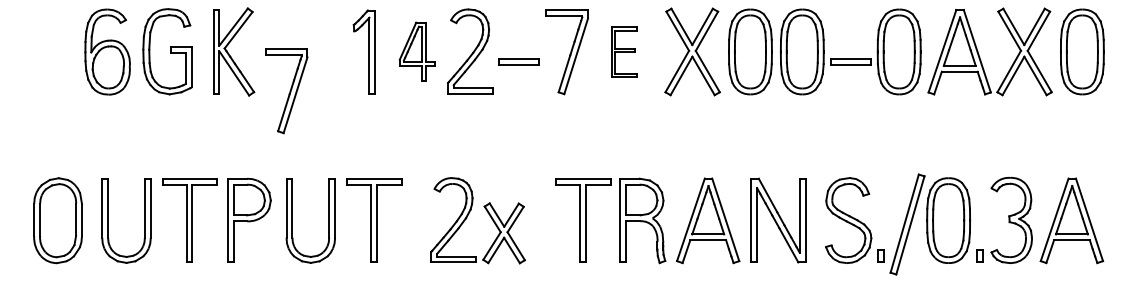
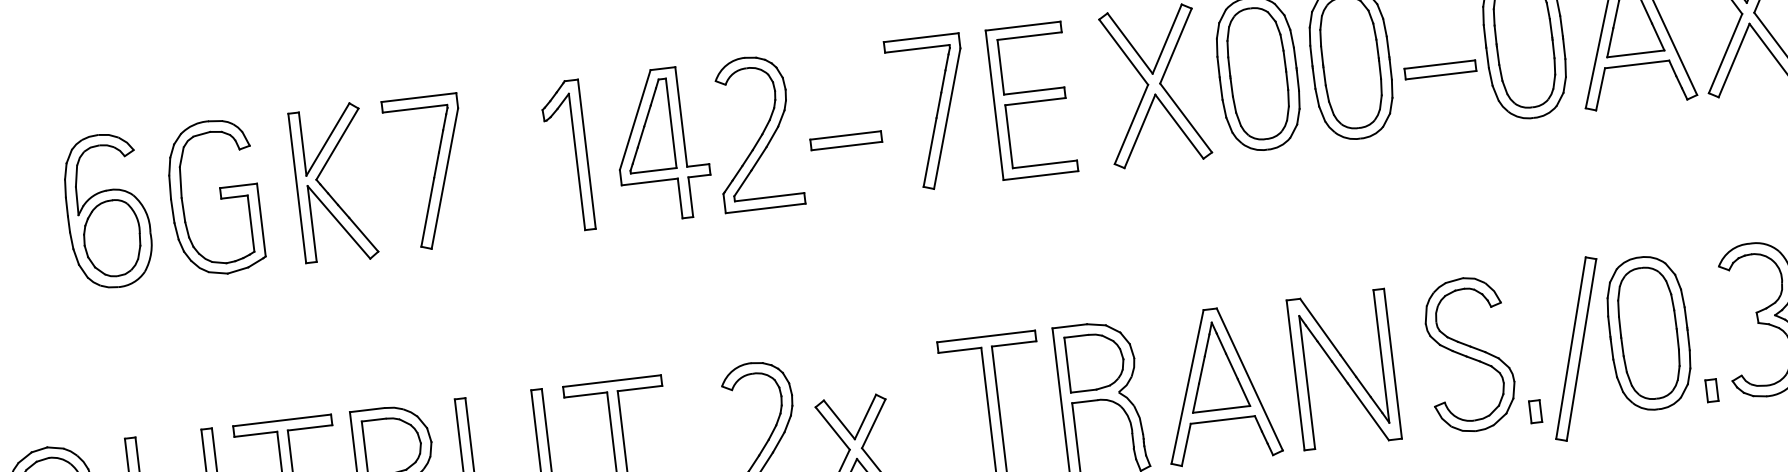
part: (416, 51) -> (660, 144), size x1.43
part: (623, 51) -> (1030, 100), size x1.67
part: (286, 91) -> (427, 173), moved

